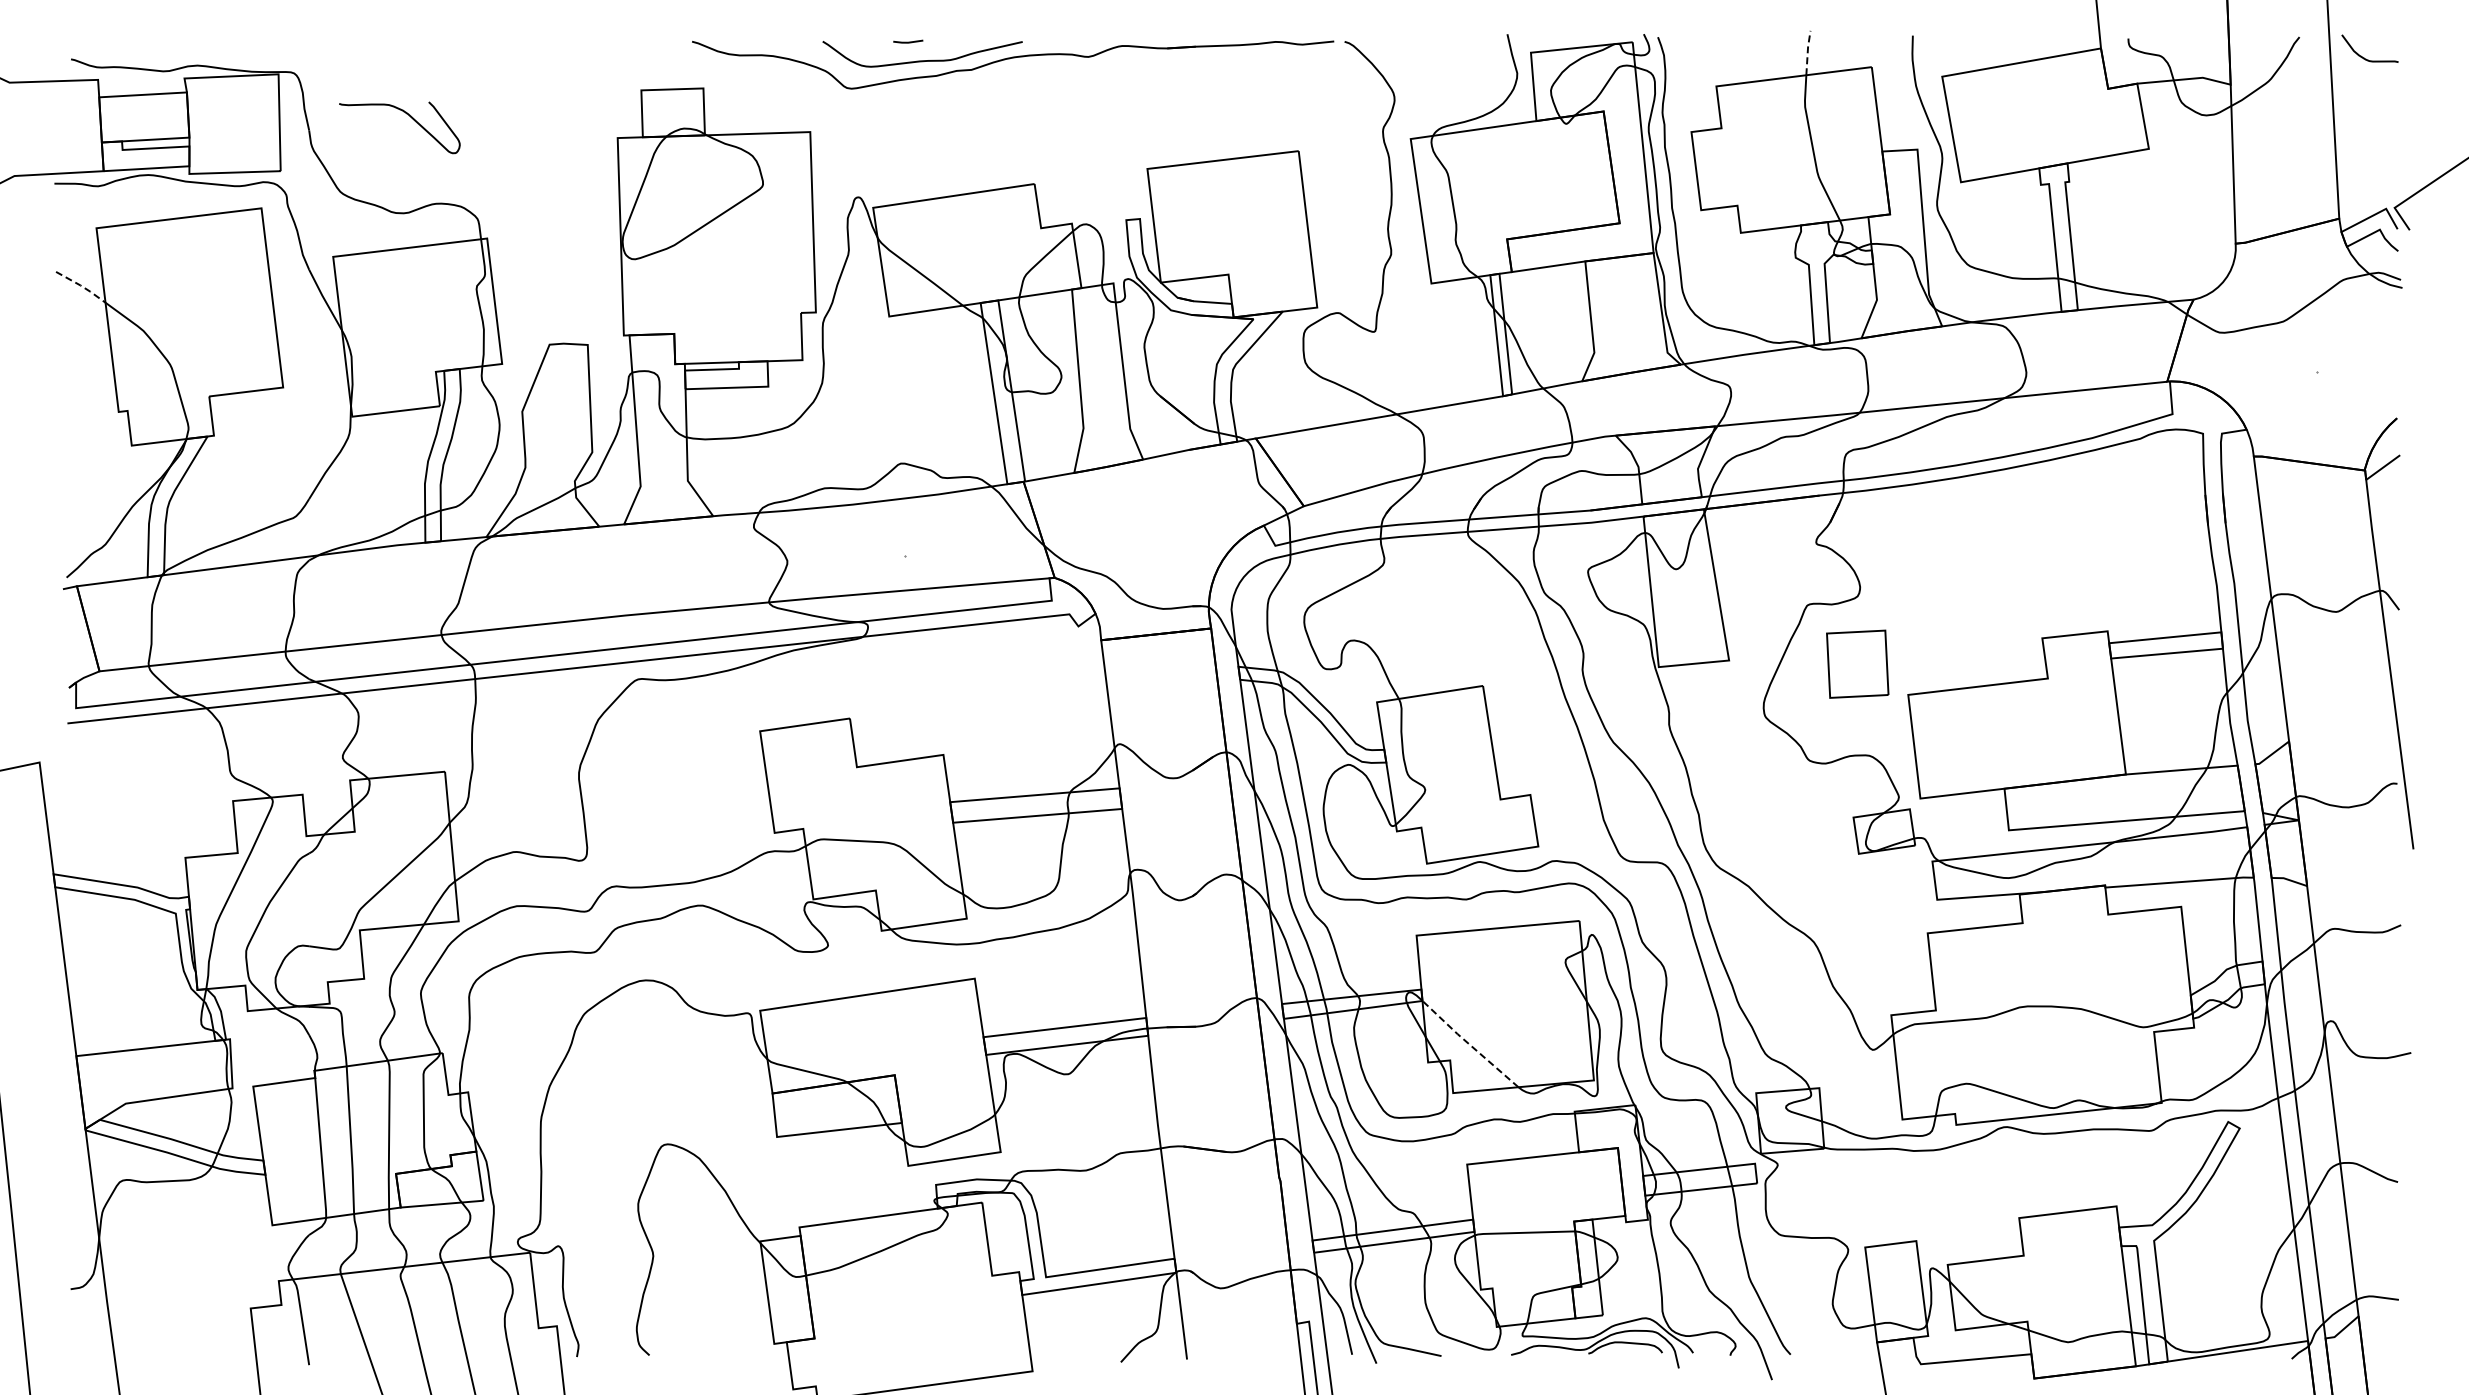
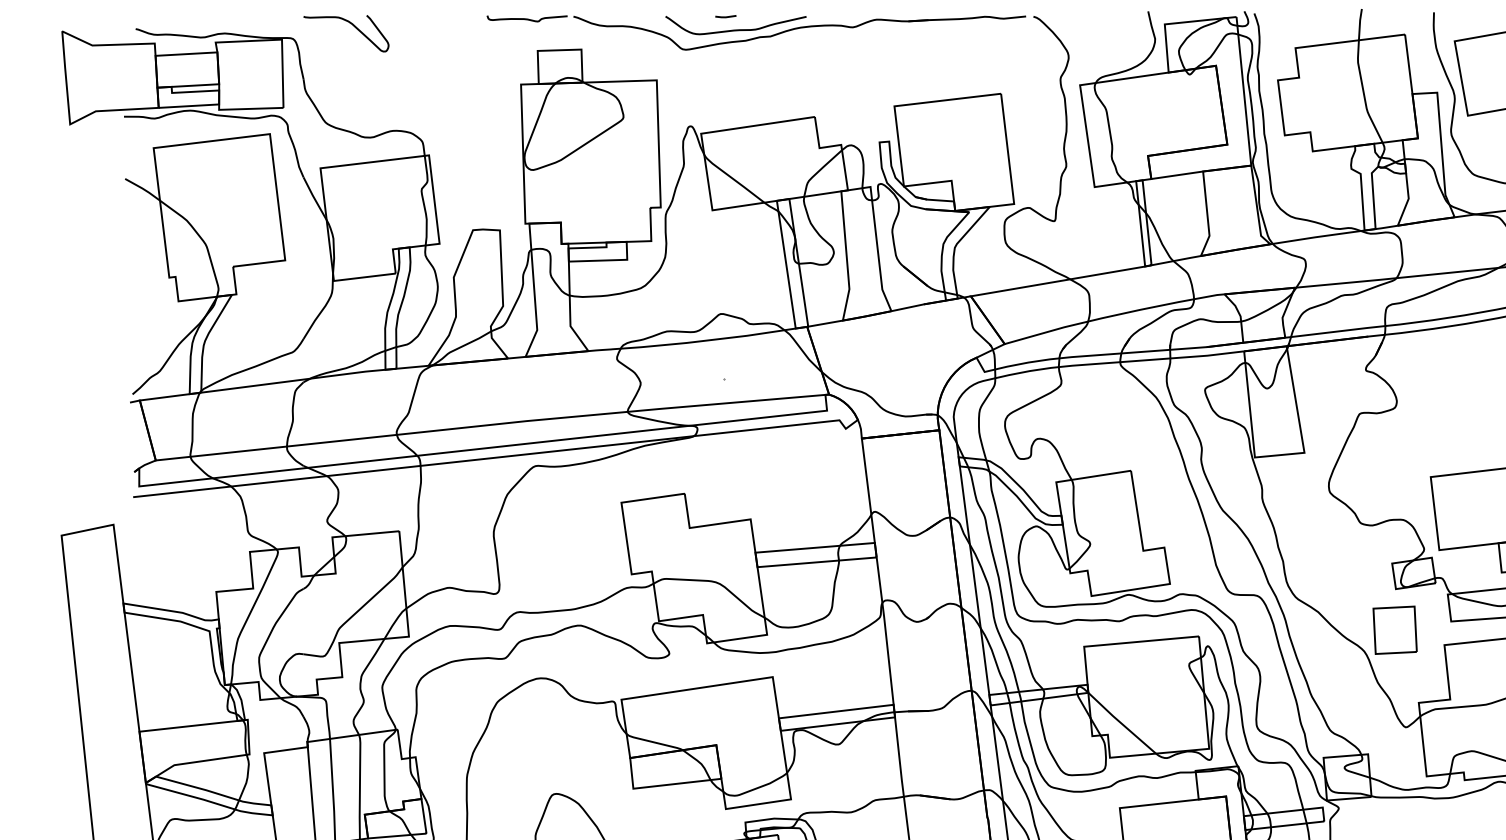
curve: (626, 44) -> (527, 18), added
line: (1807, 51) -> (1359, 23), dashed -> solid
curve: (406, 114) -> (351, 24), moved
line: (82, 286) -> (143, 189), dashed -> solid
part: (1857, 663) -> (1394, 629), moved
line: (1468, 1043) -> (1120, 722), dashed -> solid

